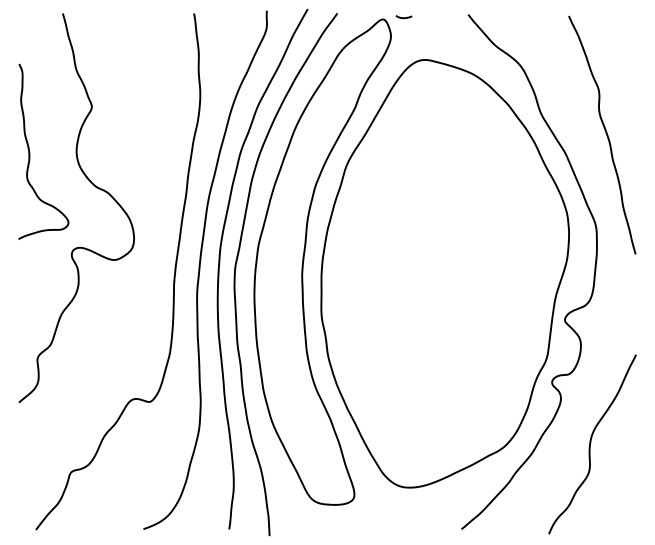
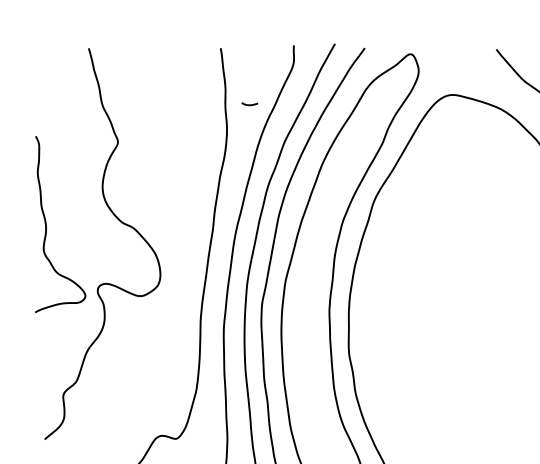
curve: (403, 17) -> (249, 104), moved
curve: (30, 152) -> (47, 225), moved

